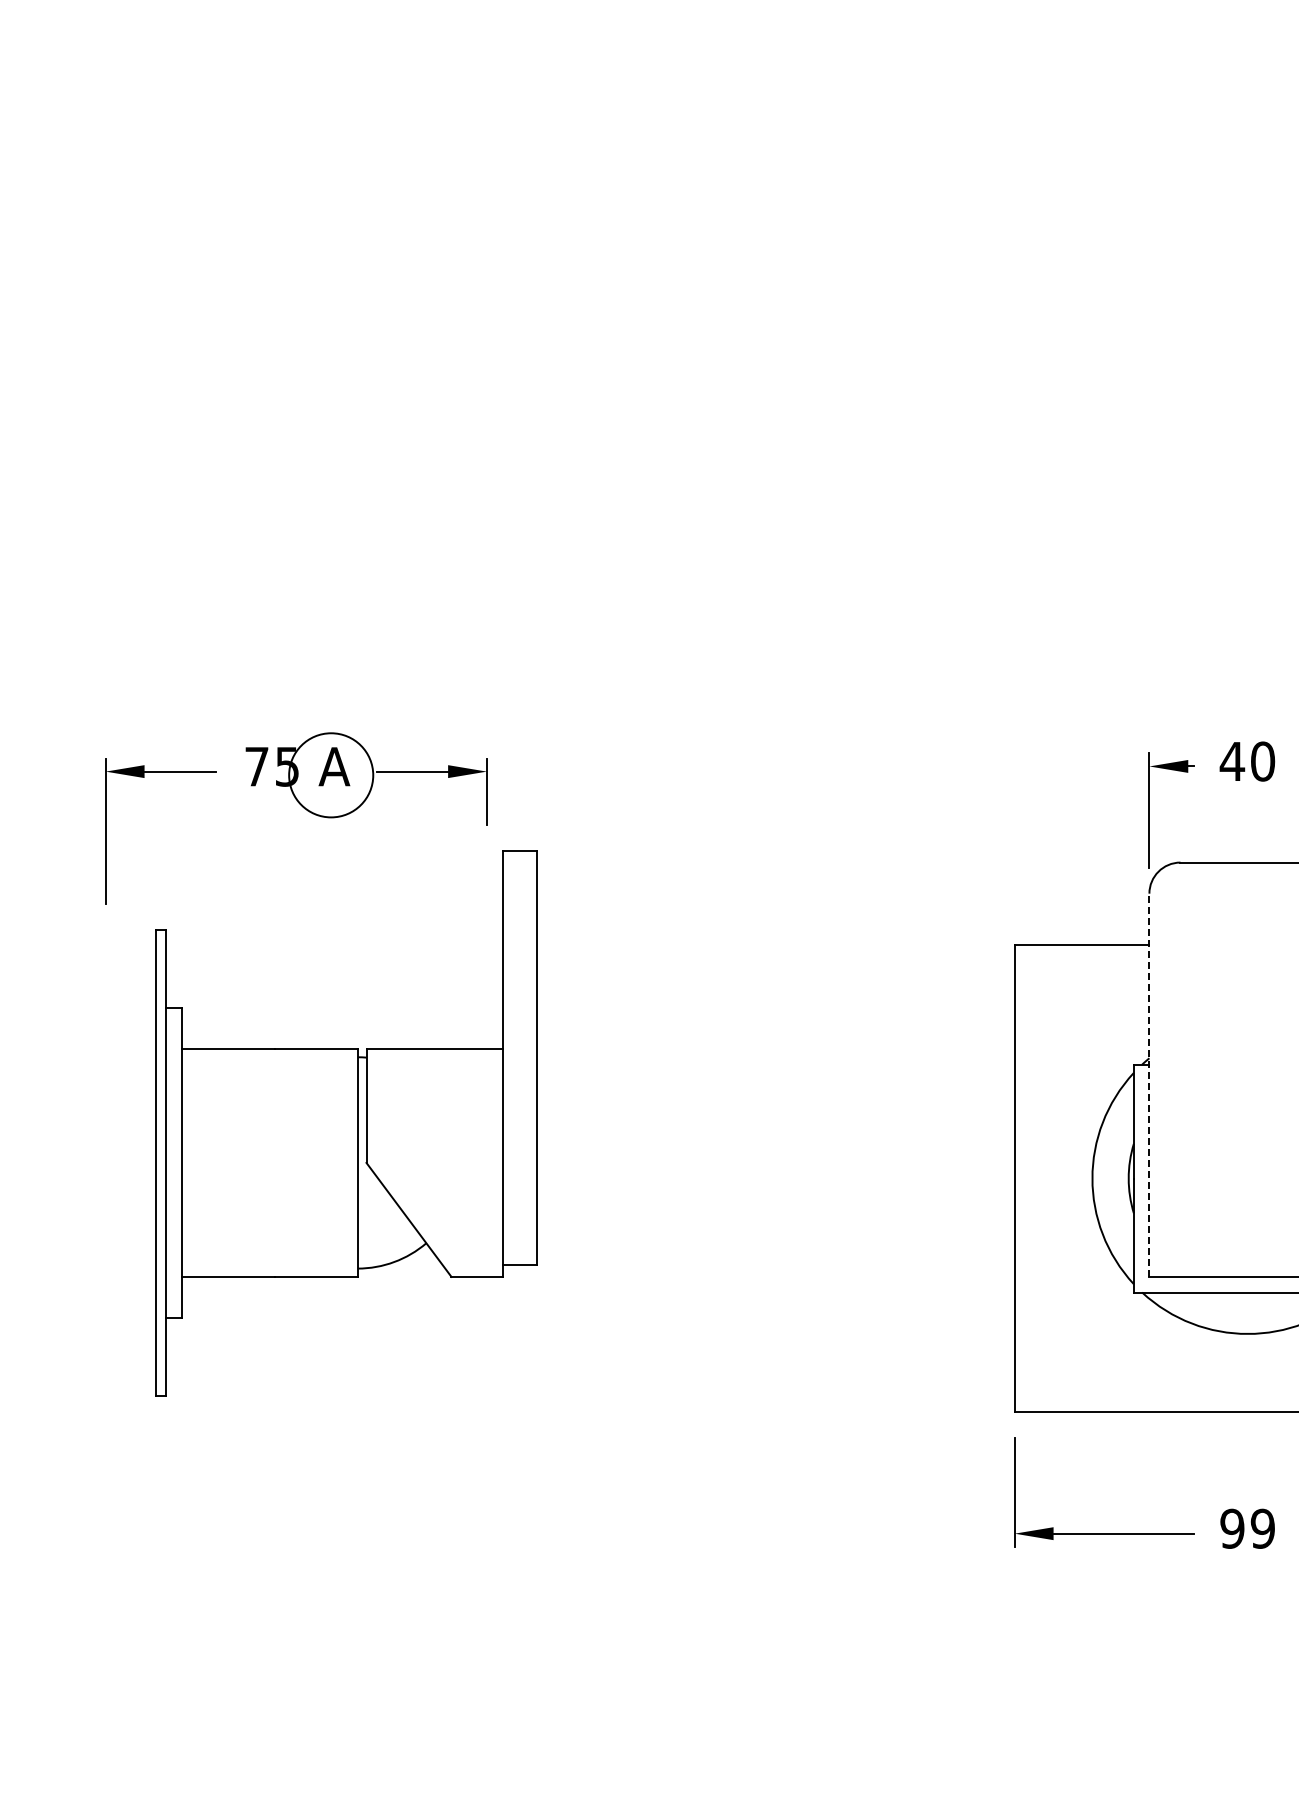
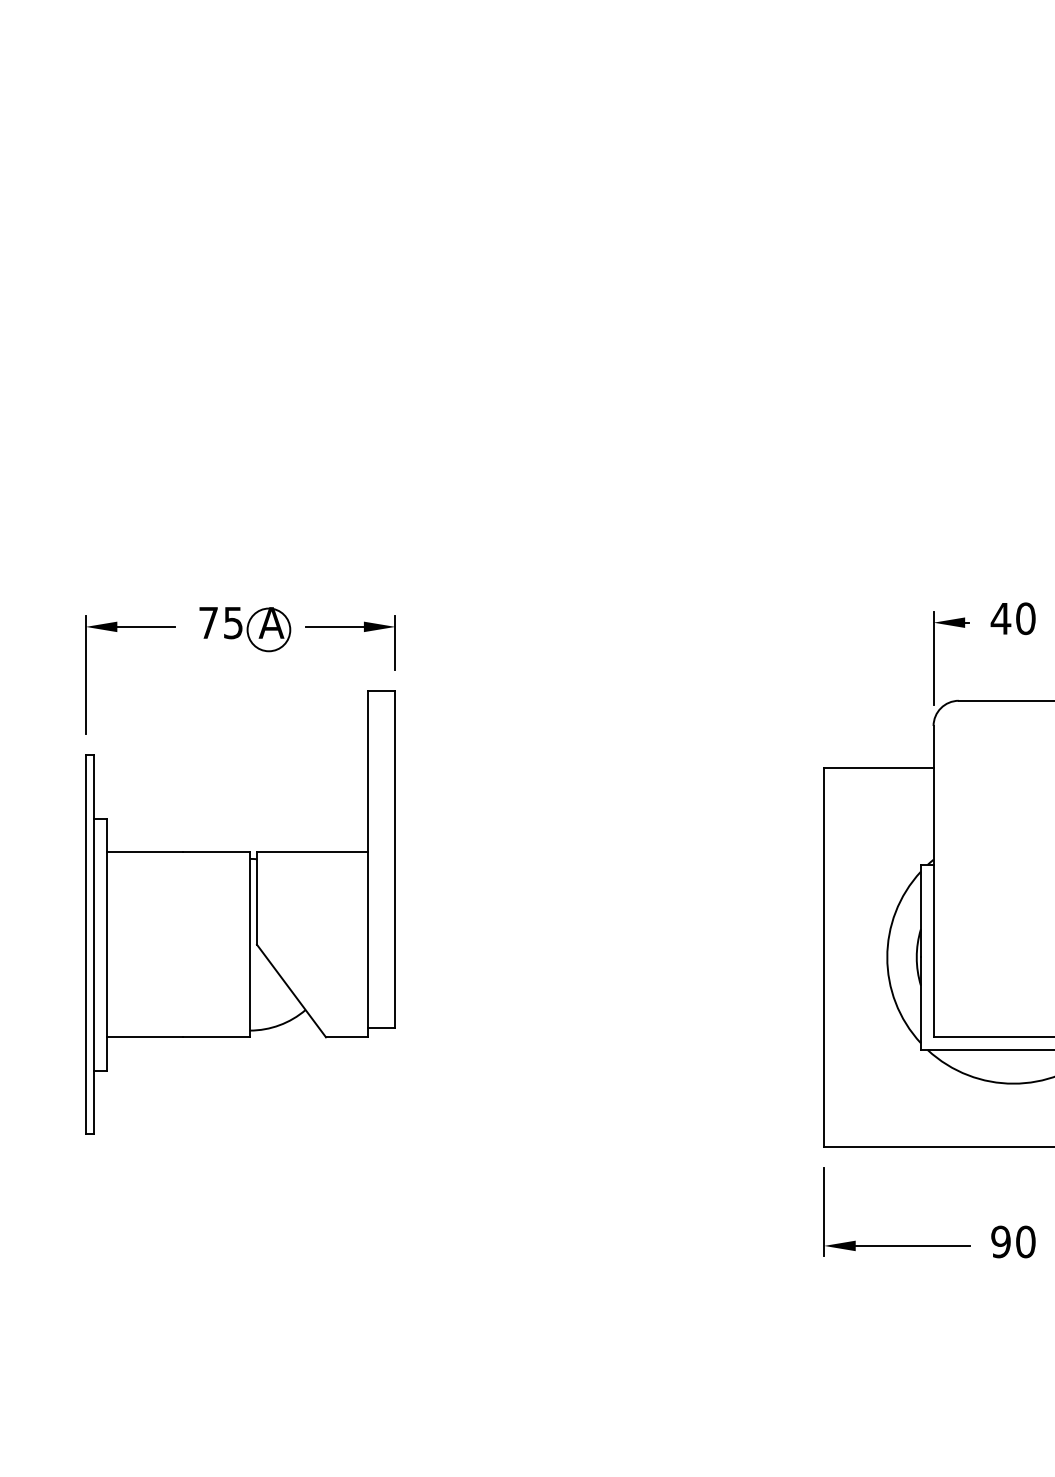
circle: (330, 775) -> (268, 630), size x0.62
line: (1149, 1085) -> (933, 881), dashed -> solid
part: (346, 1123) -> (240, 912), moved
text: (1262, 1528) -> (1025, 1241), 99 -> 90

